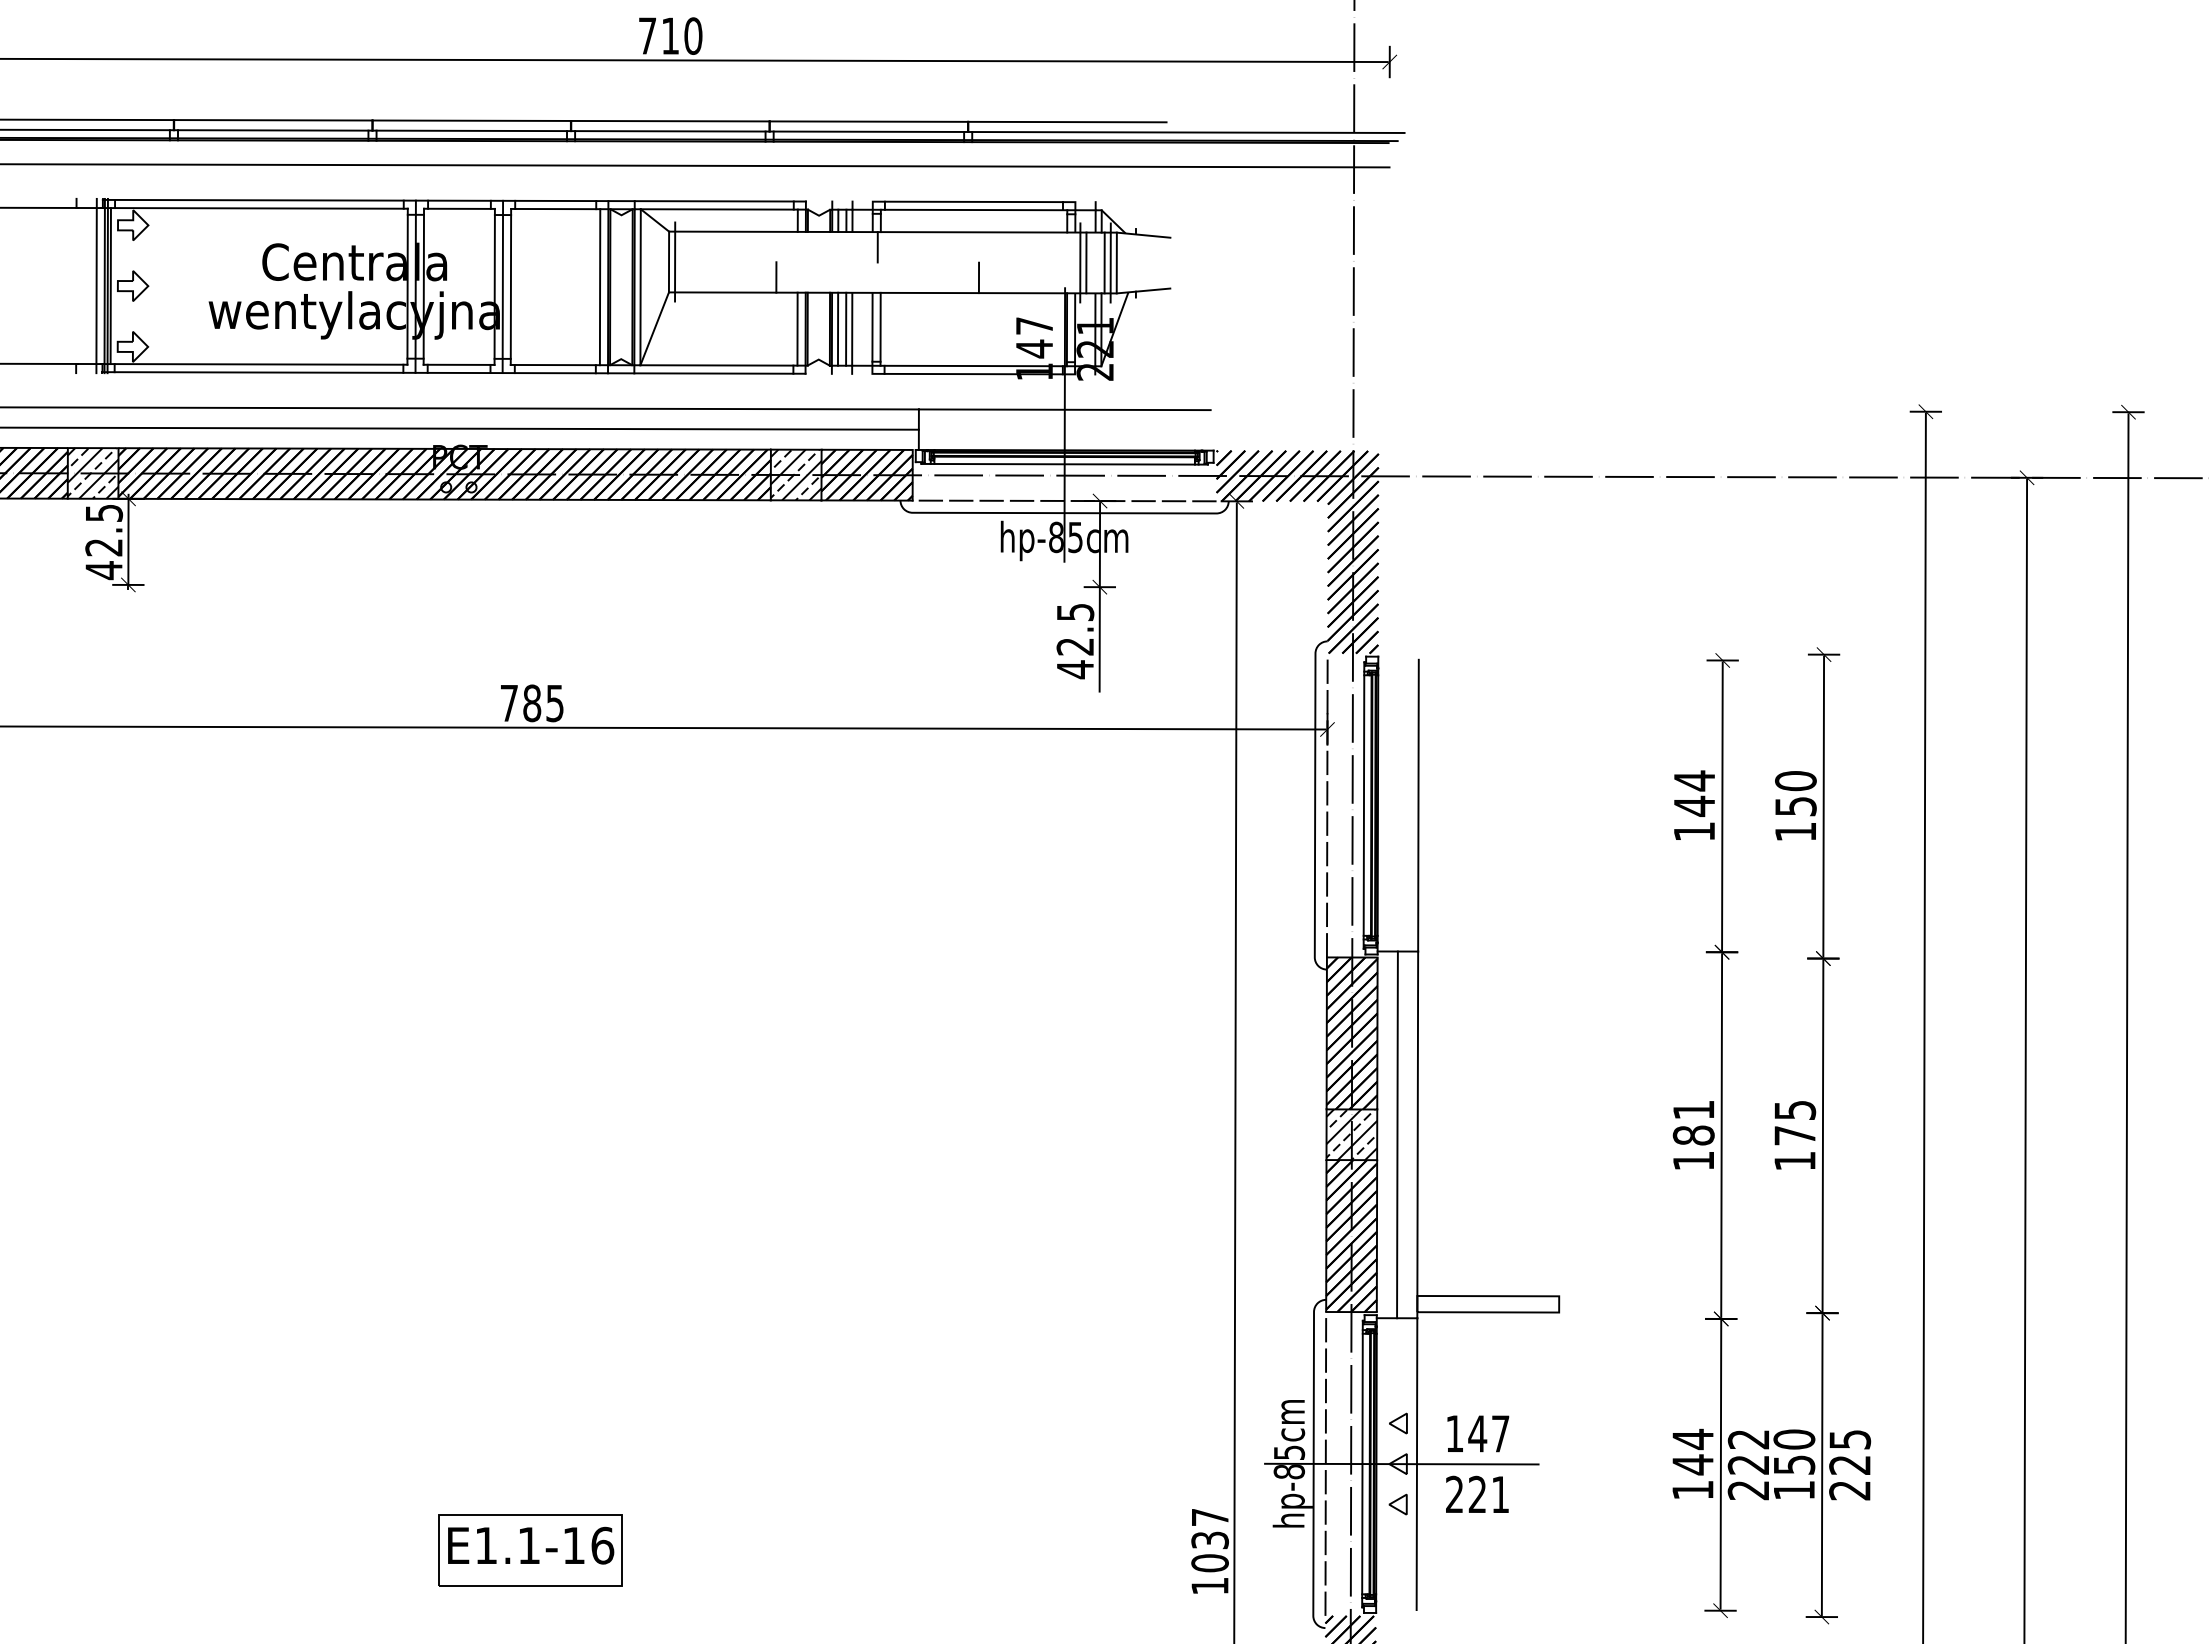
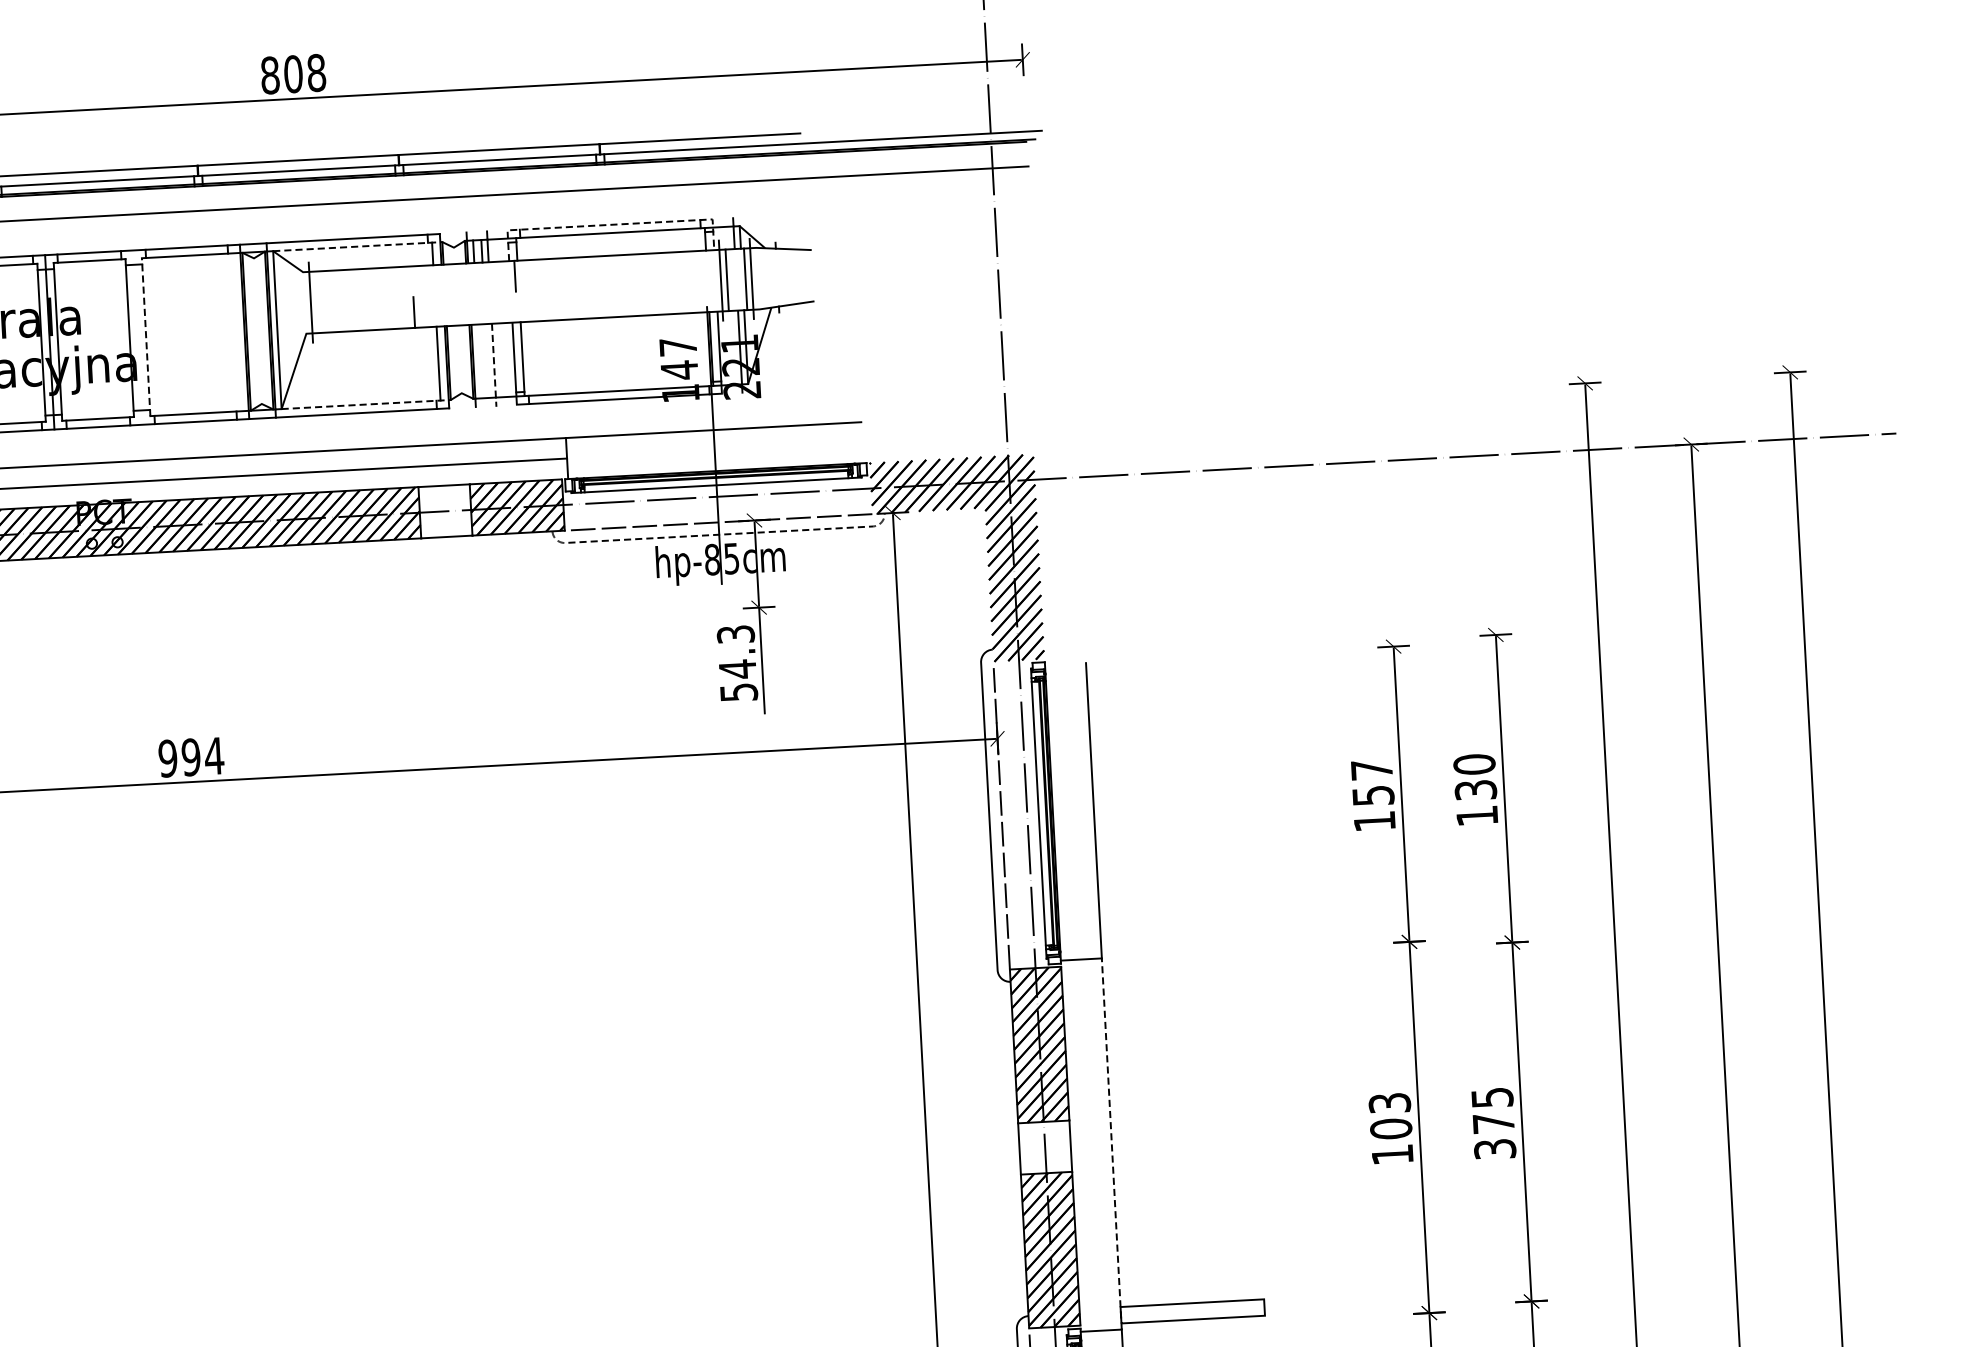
text: (670, 35) -> (293, 73), 710 -> 808
line: (974, 201) -> (610, 224), solid -> dashed
line: (724, 209) -> (357, 246), solid -> dashed
line: (668, 261) -> (304, 302), removed
line: (1116, 262) -> (757, 278), removed
line: (978, 277) -> (618, 301), removed
line: (502, 286) -> (137, 337), removed
line: (510, 286) -> (145, 336), solid -> dashed
line: (599, 287) -> (235, 332), removed
line: (837, 328) -> (478, 360), removed
line: (846, 328) -> (488, 360), removed
line: (852, 334) -> (494, 365), solid -> dashed
line: (724, 365) -> (366, 404), solid -> dashed
hatch: (795, 474) -> (444, 510), removed
line: (1064, 513) -> (719, 535), solid -> dashed
text: (1075, 641) -> (737, 664), 42.5 -> 54.3
text: (532, 703) -> (191, 757), 785 -> 994
text: (1694, 793) -> (1372, 782), 144 -> 157
text: (1794, 806) -> (1474, 790), 150 -> 130
text: (1693, 1122) -> (1390, 1115), 181 -> 103
hatch: (1351, 1134) -> (1044, 1147), removed
line: (1397, 1134) -> (1091, 1144), removed
line: (1417, 1134) -> (1111, 1143), solid -> dashed
text: (1794, 1160) -> (1494, 1148), 175 -> 375

